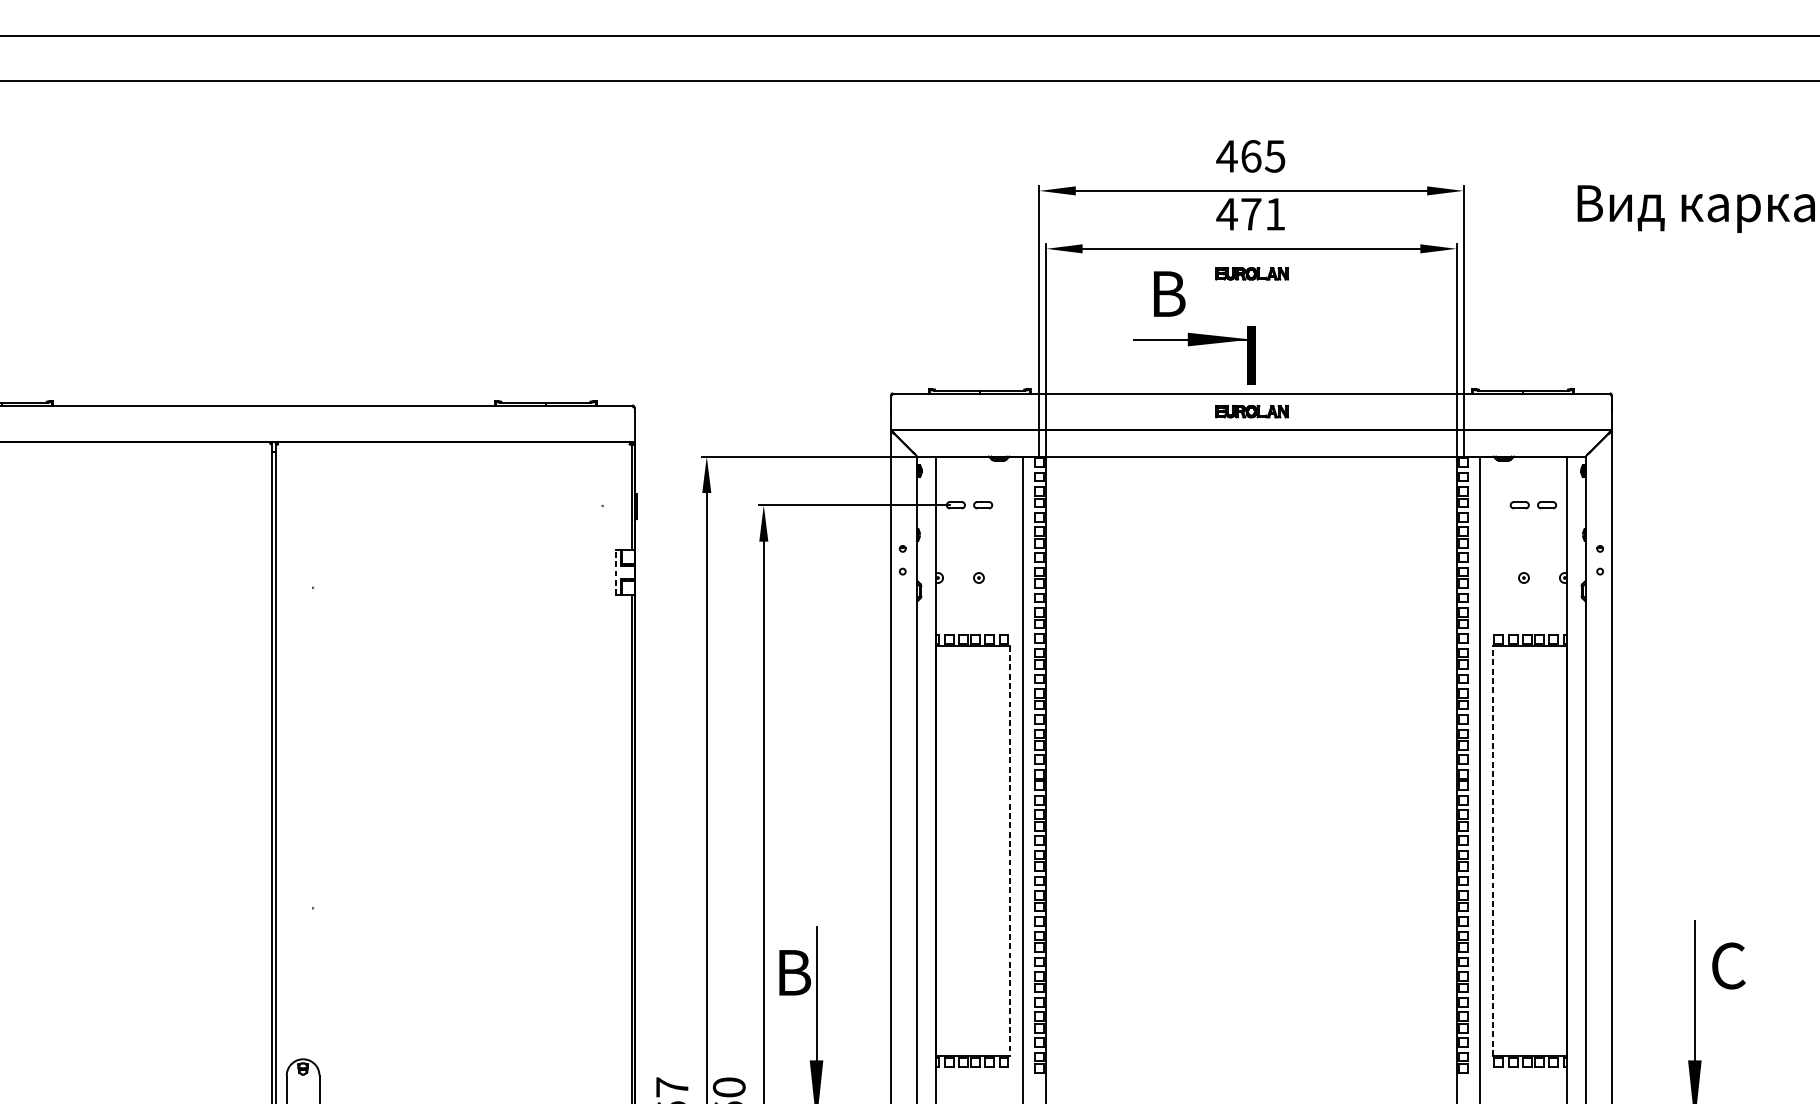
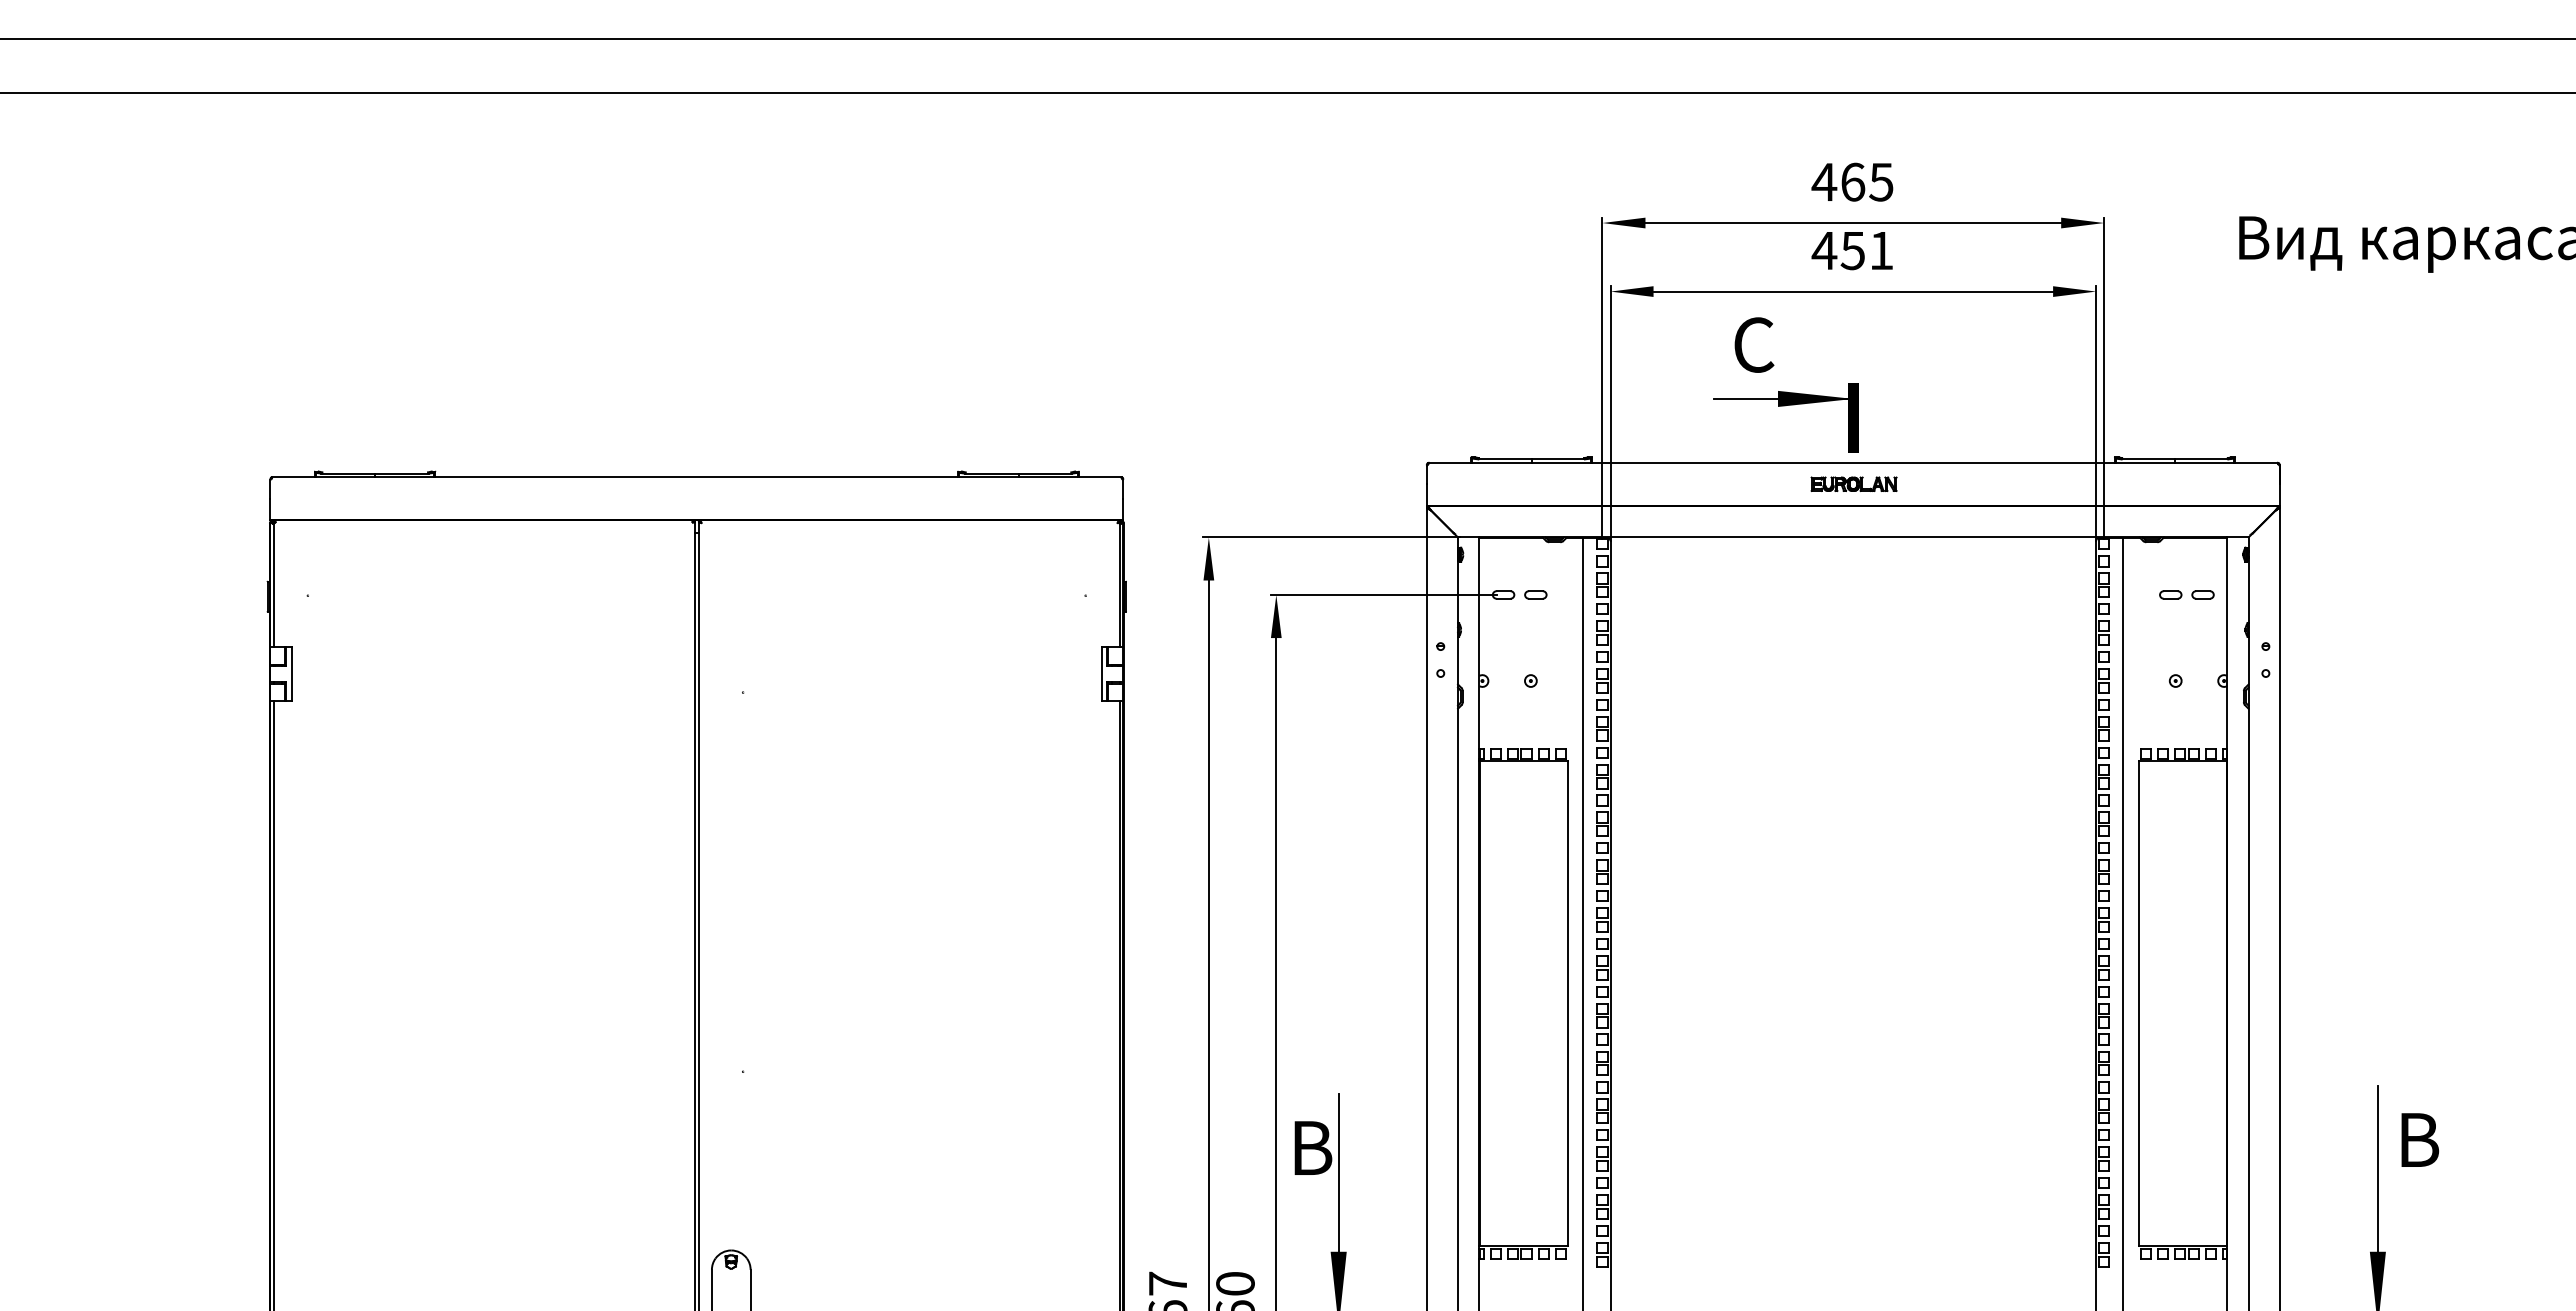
text: (1250, 214) -> (1852, 251), 471 -> 451
part: (1251, 273) -> (1853, 320), removed
text: (1167, 293) -> (1754, 344), B -> C
line: (616, 572) -> (1101, 674), dashed -> solid
line: (1009, 850) -> (1567, 1003), dashed -> solid
line: (1492, 850) -> (2138, 1003), dashed -> solid
text: (1729, 965) -> (2418, 1139), C -> B

